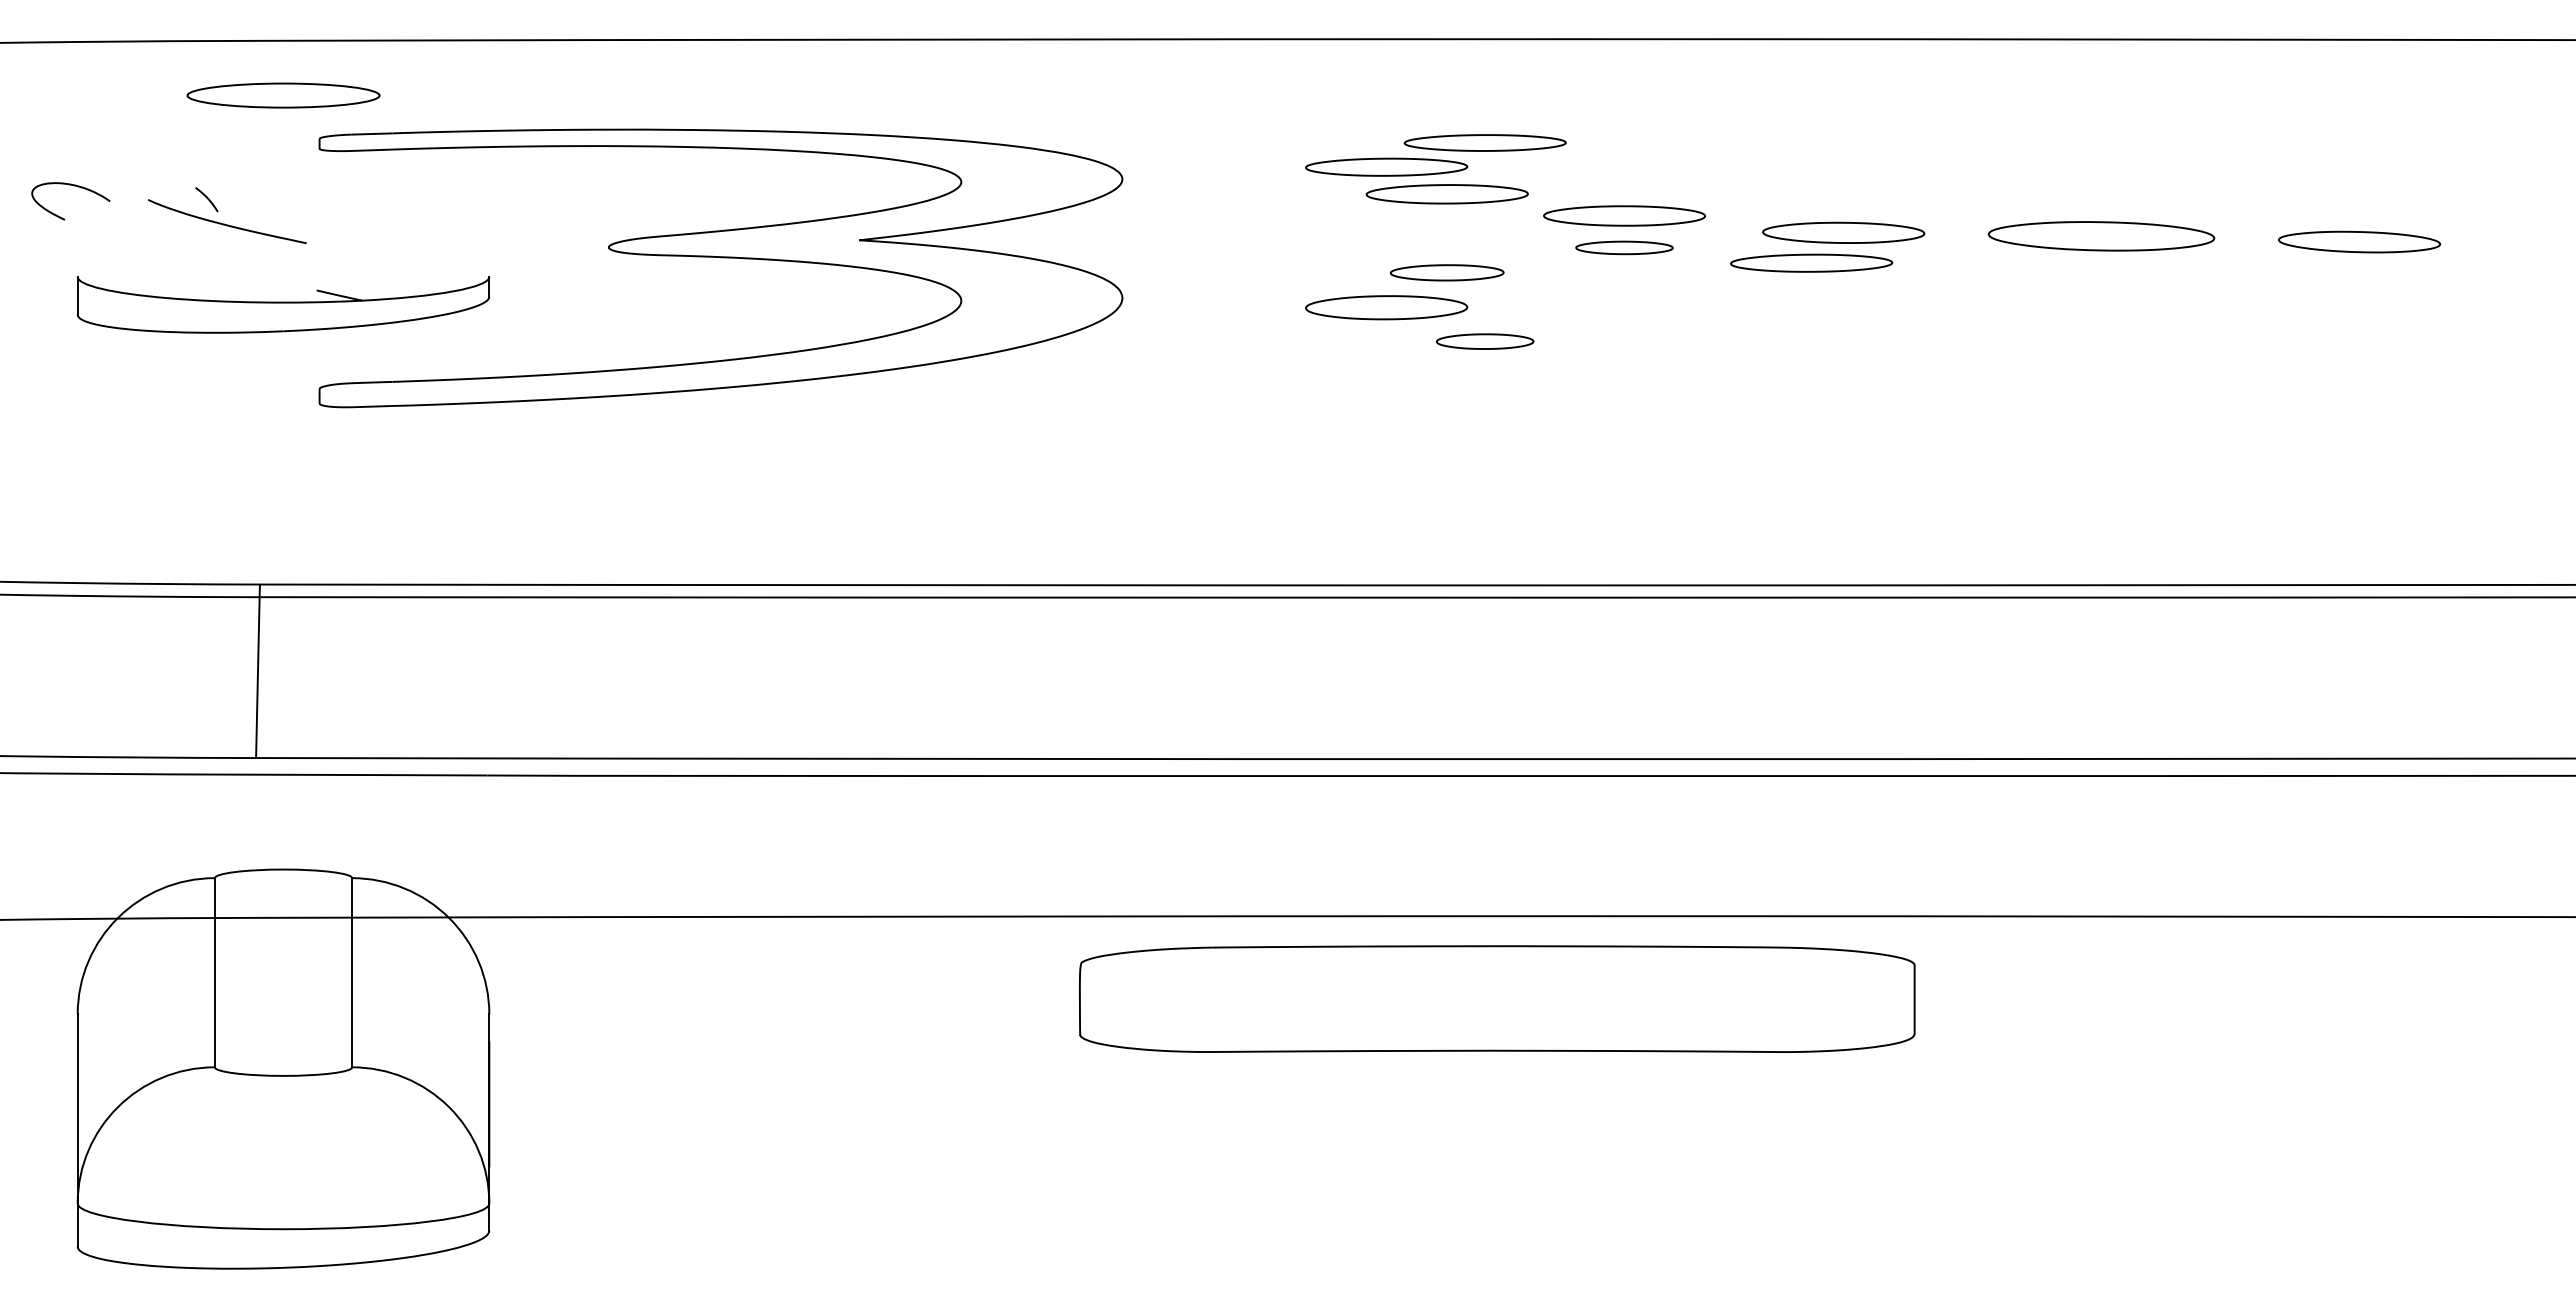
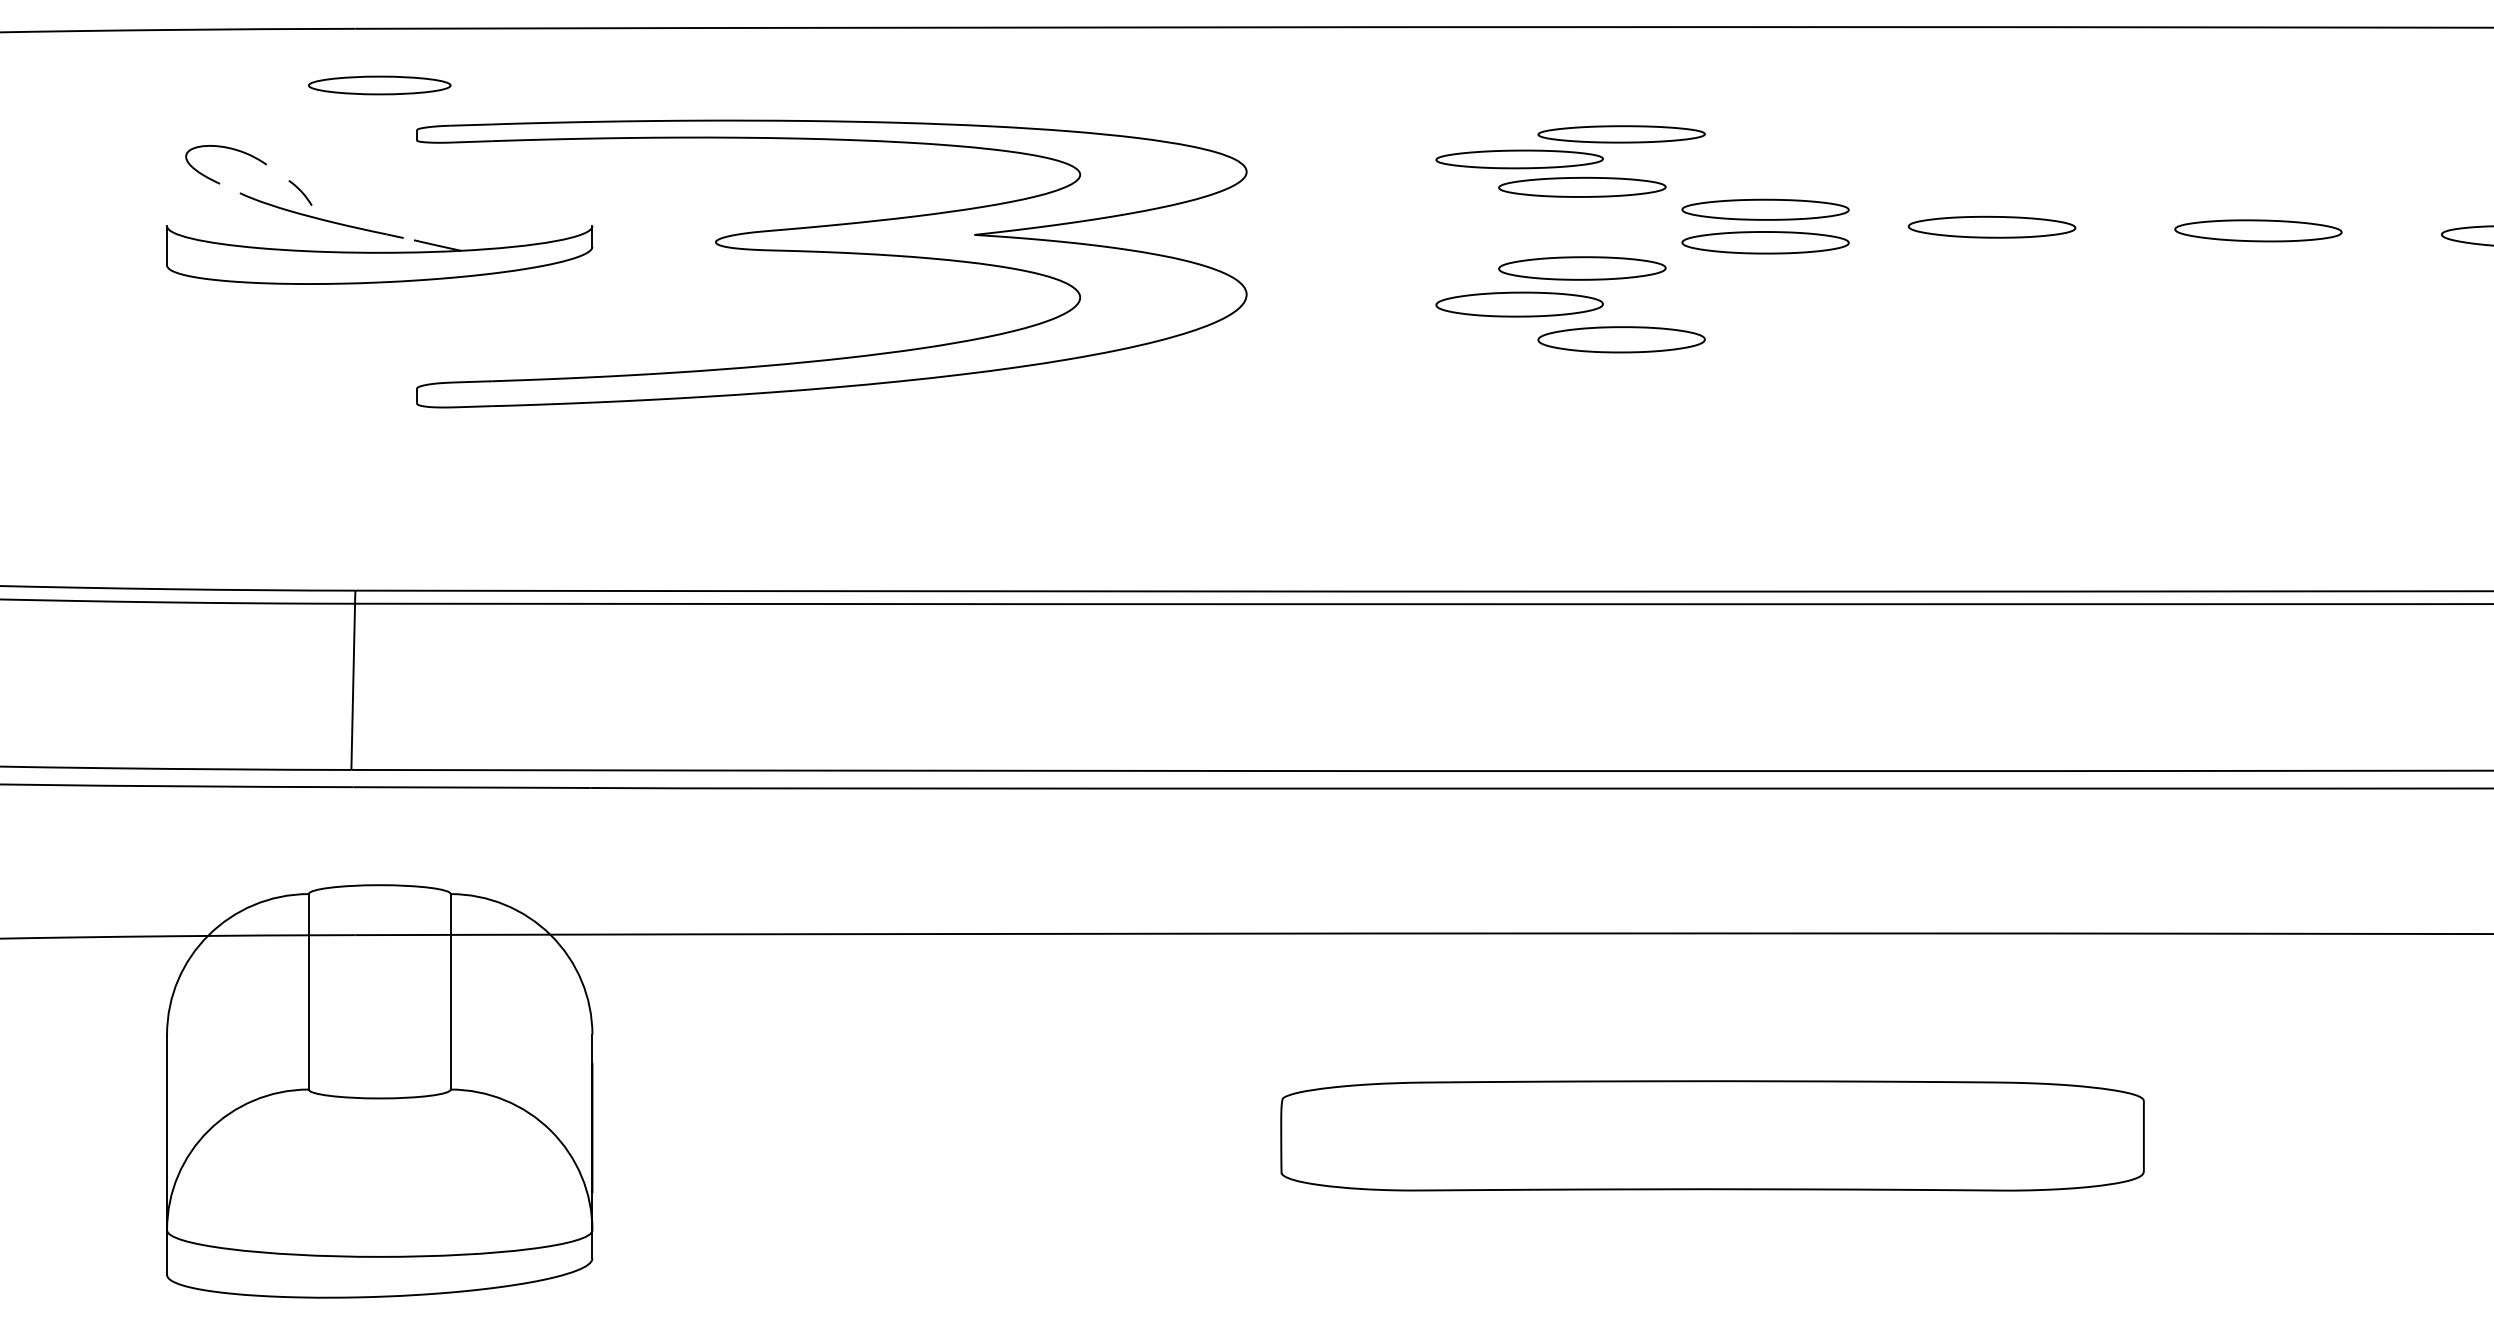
part: (283, 95) -> (379, 85), size x0.71
curve: (73, 186) -> (228, 149), moved
part: (2101, 236) -> (2258, 231), size x0.71
part: (1624, 247) -> (1765, 242), size x1.67
part: (1811, 262) -> (1958, 257), removed
part: (1446, 272) -> (1581, 268), size x1.43
part: (283, 304) -> (379, 254), moved
part: (1484, 341) -> (1620, 339), size x1.67
part: (1497, 998) -> (1712, 1135), moved

